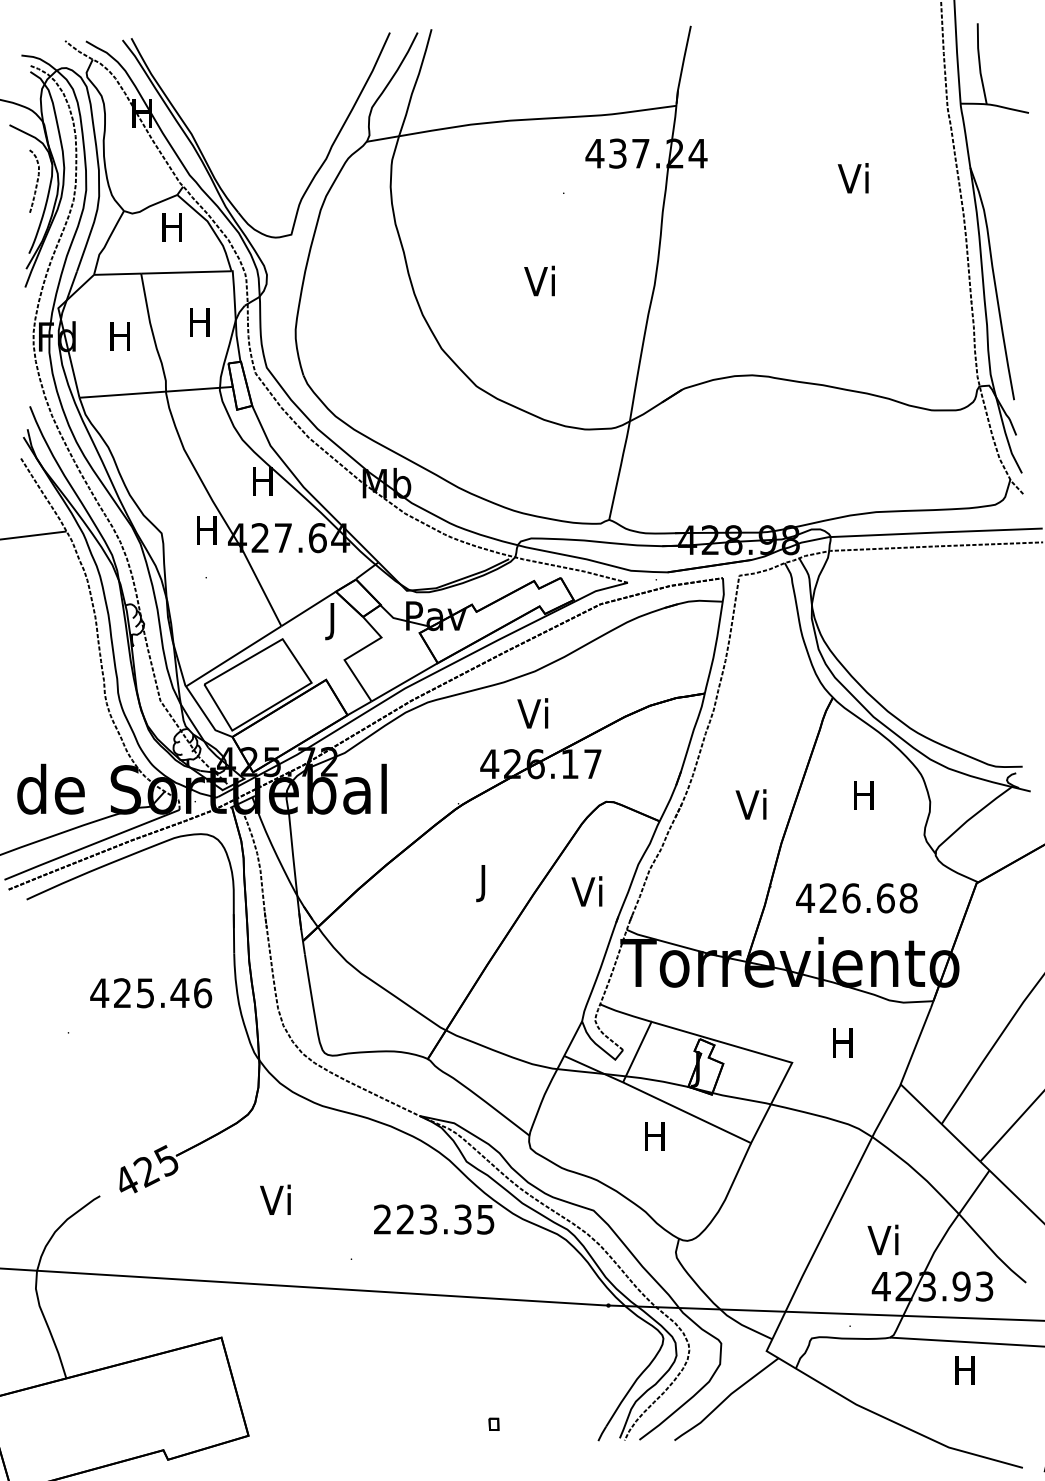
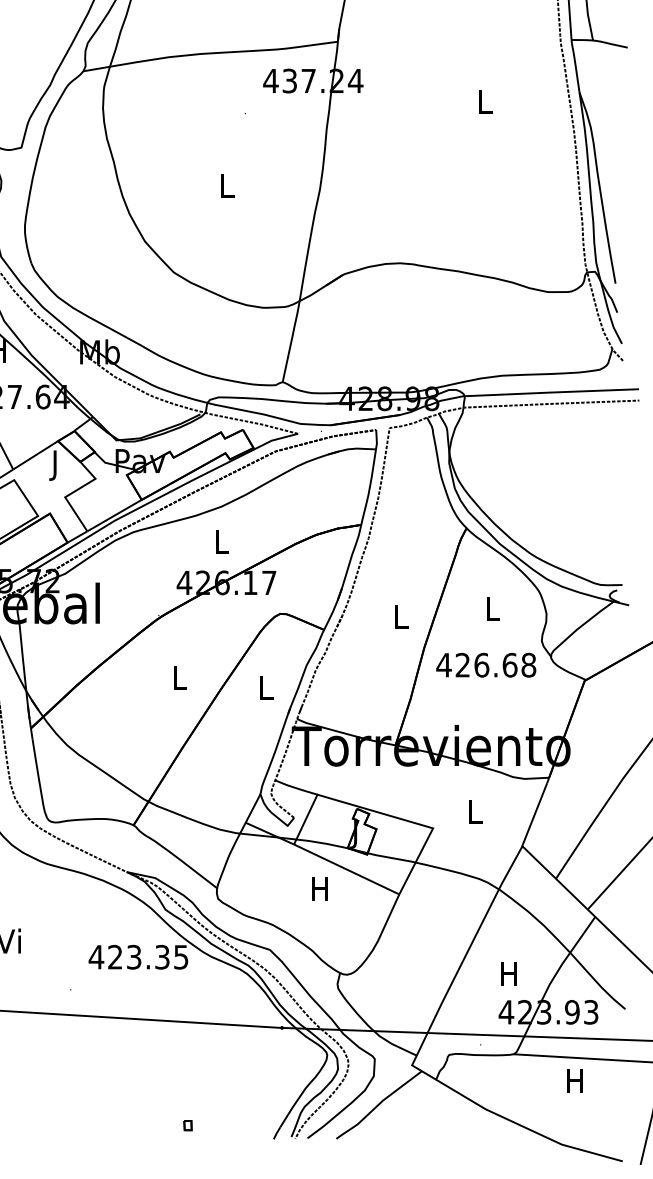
text: (852, 178) -> (482, 101), Vi -> L
text: (539, 280) -> (225, 185), Vi -> L
text: (532, 713) -> (219, 541), Vi -> L
text: (863, 795) -> (491, 608), H -> L
text: (750, 804) -> (398, 616), Vi -> L
text: (484, 883) -> (180, 680), J -> L
text: (586, 891) -> (264, 687), Vi -> L
text: (856, 898) -> (485, 665), moved
text: (842, 1042) -> (474, 811), H -> L
text: (382, 1219) -> (96, 957), 223.35 -> 423.35
text: (882, 1239) -> (507, 973), Vi -> H

